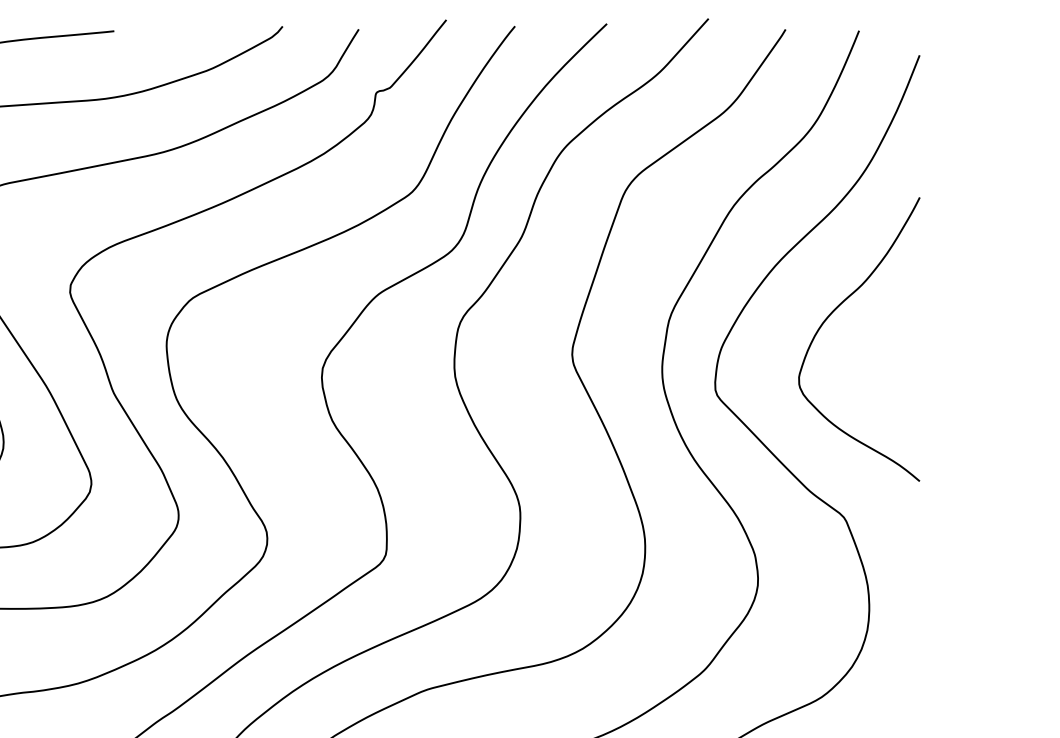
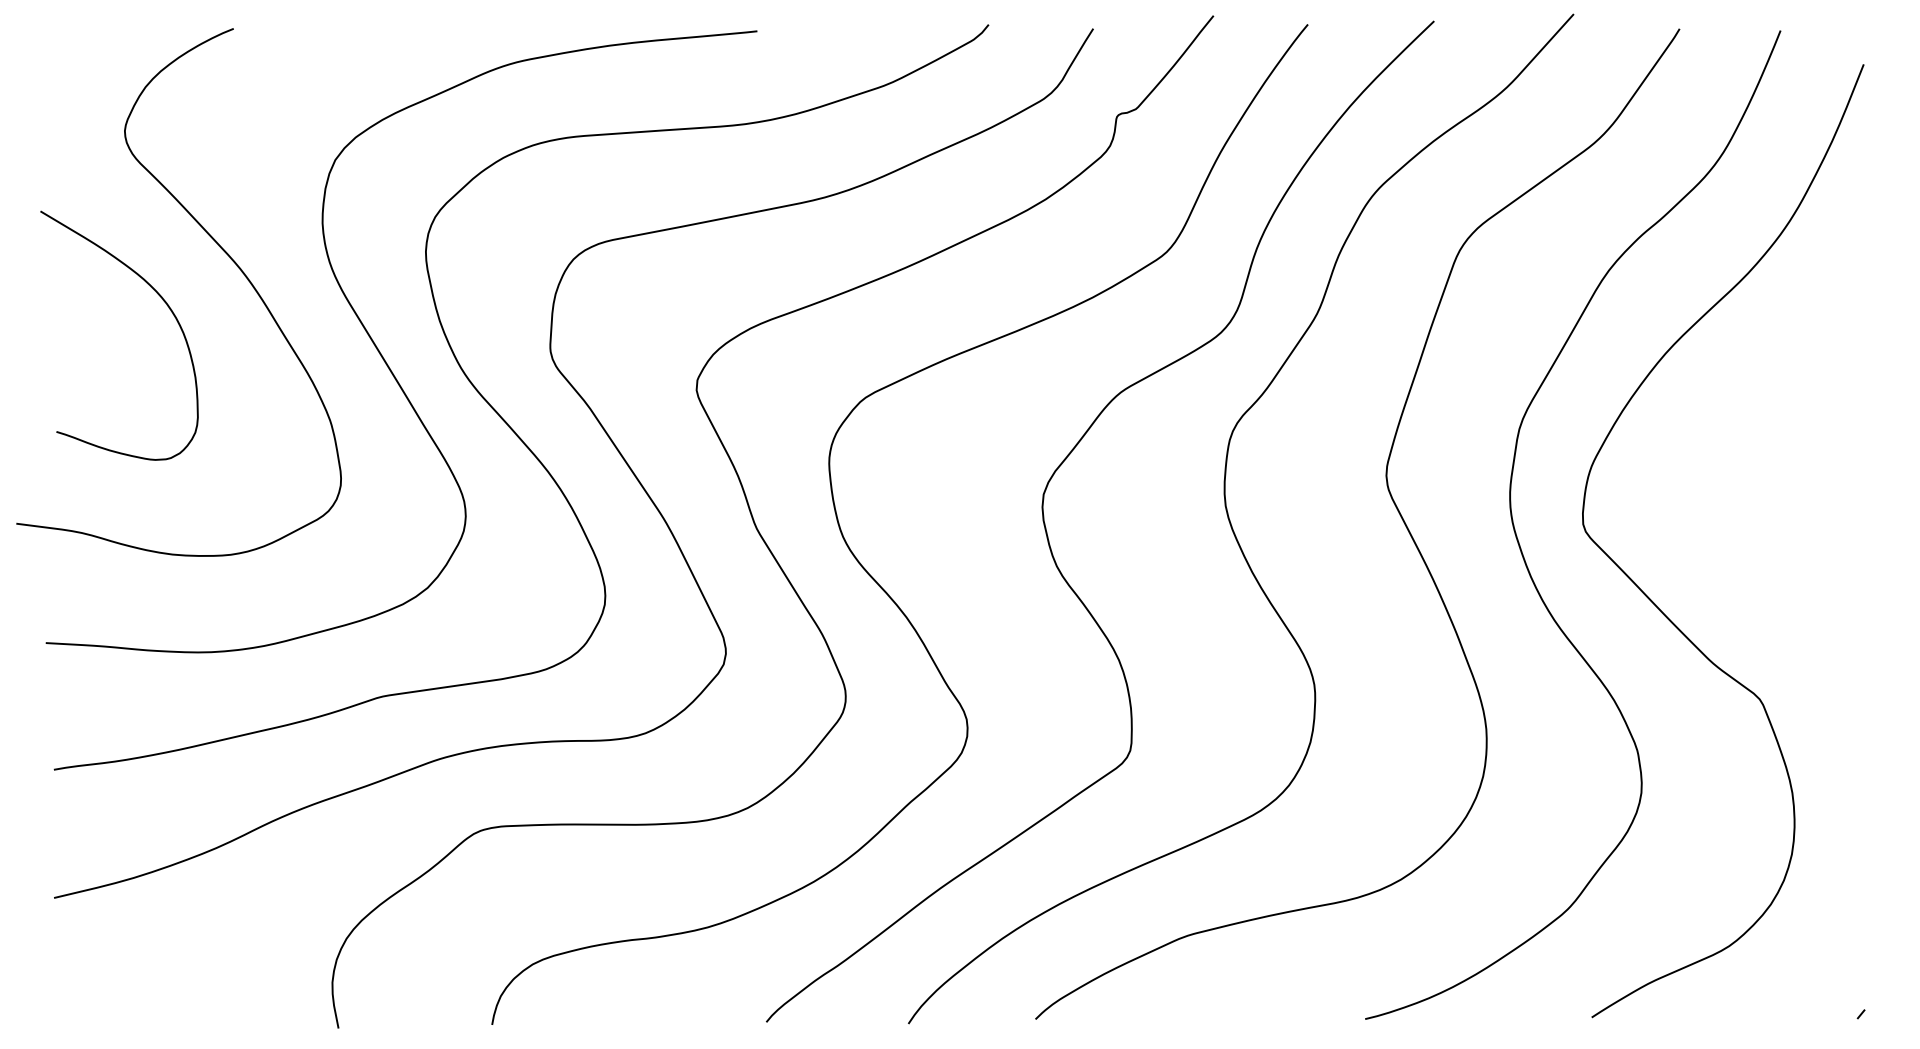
curve: (832, 313) -> (1744, 418), removed

